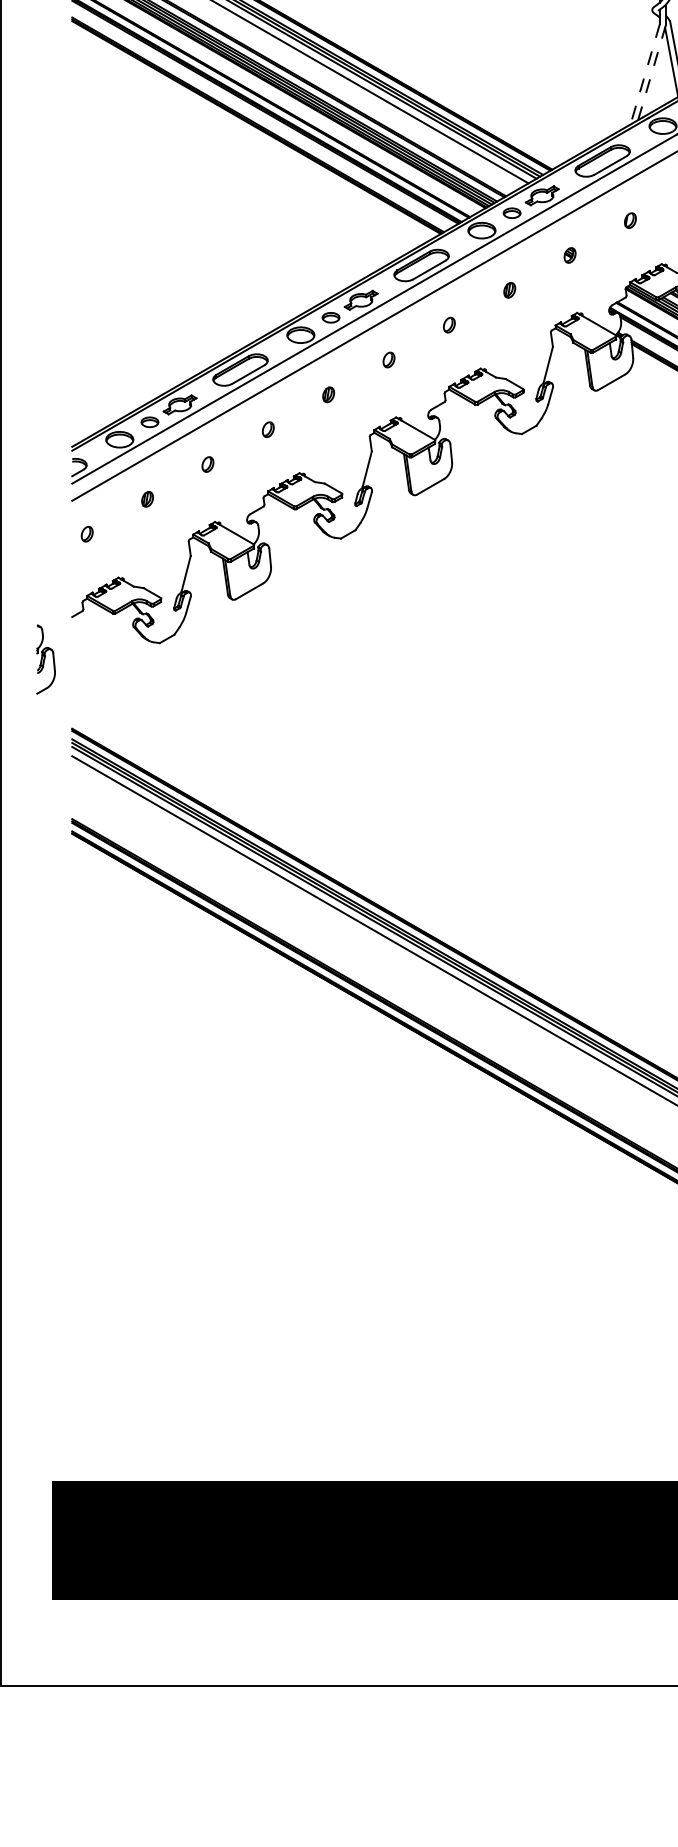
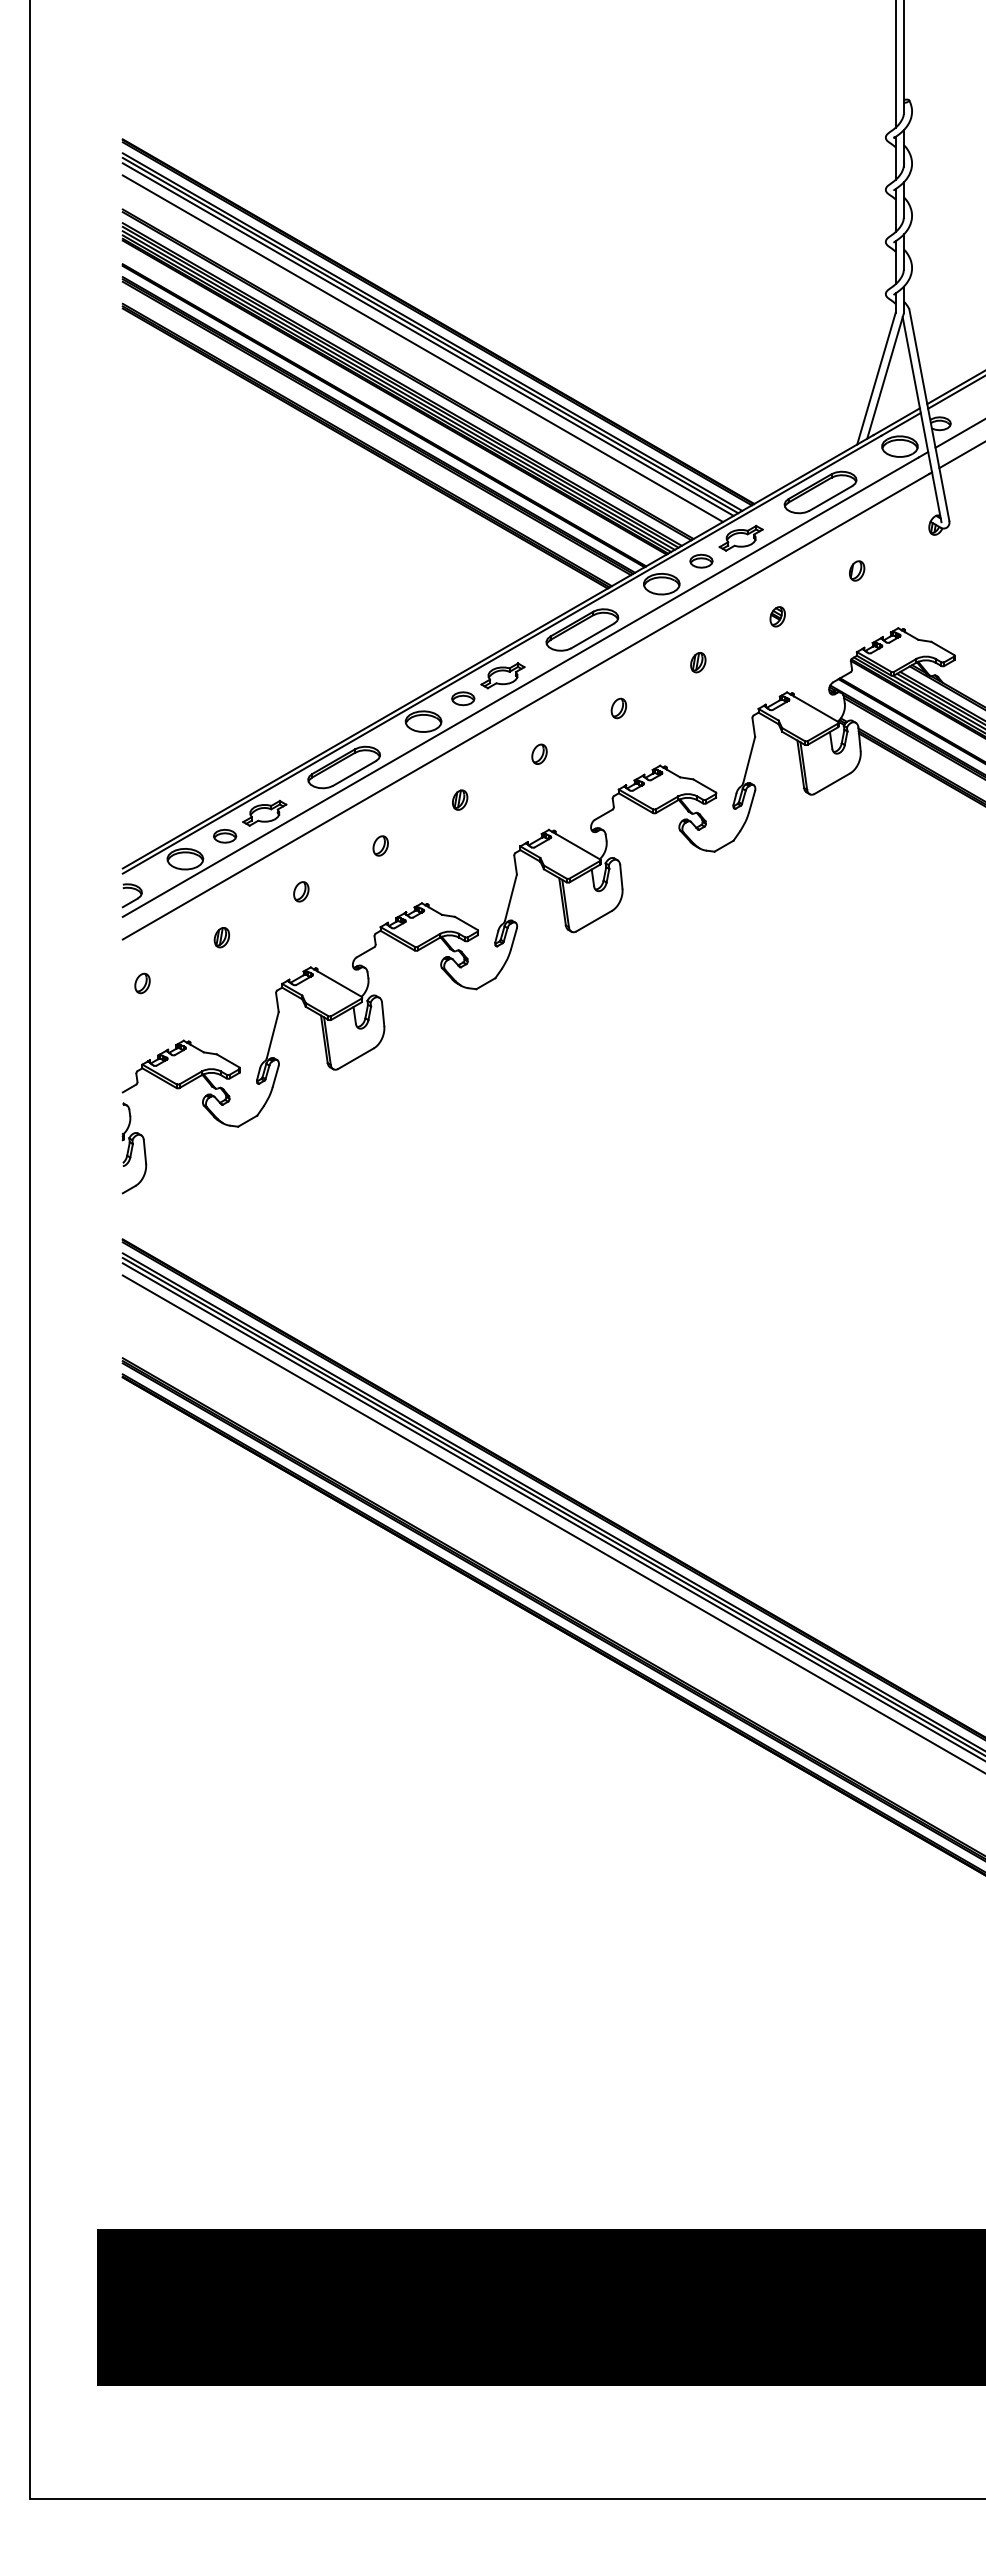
line: (652, 72) -> (885, 375), dashed -> solid
line: (645, 74) -> (876, 378), dashed -> solid
part: (46, 659) -> (134, 1148), moved

